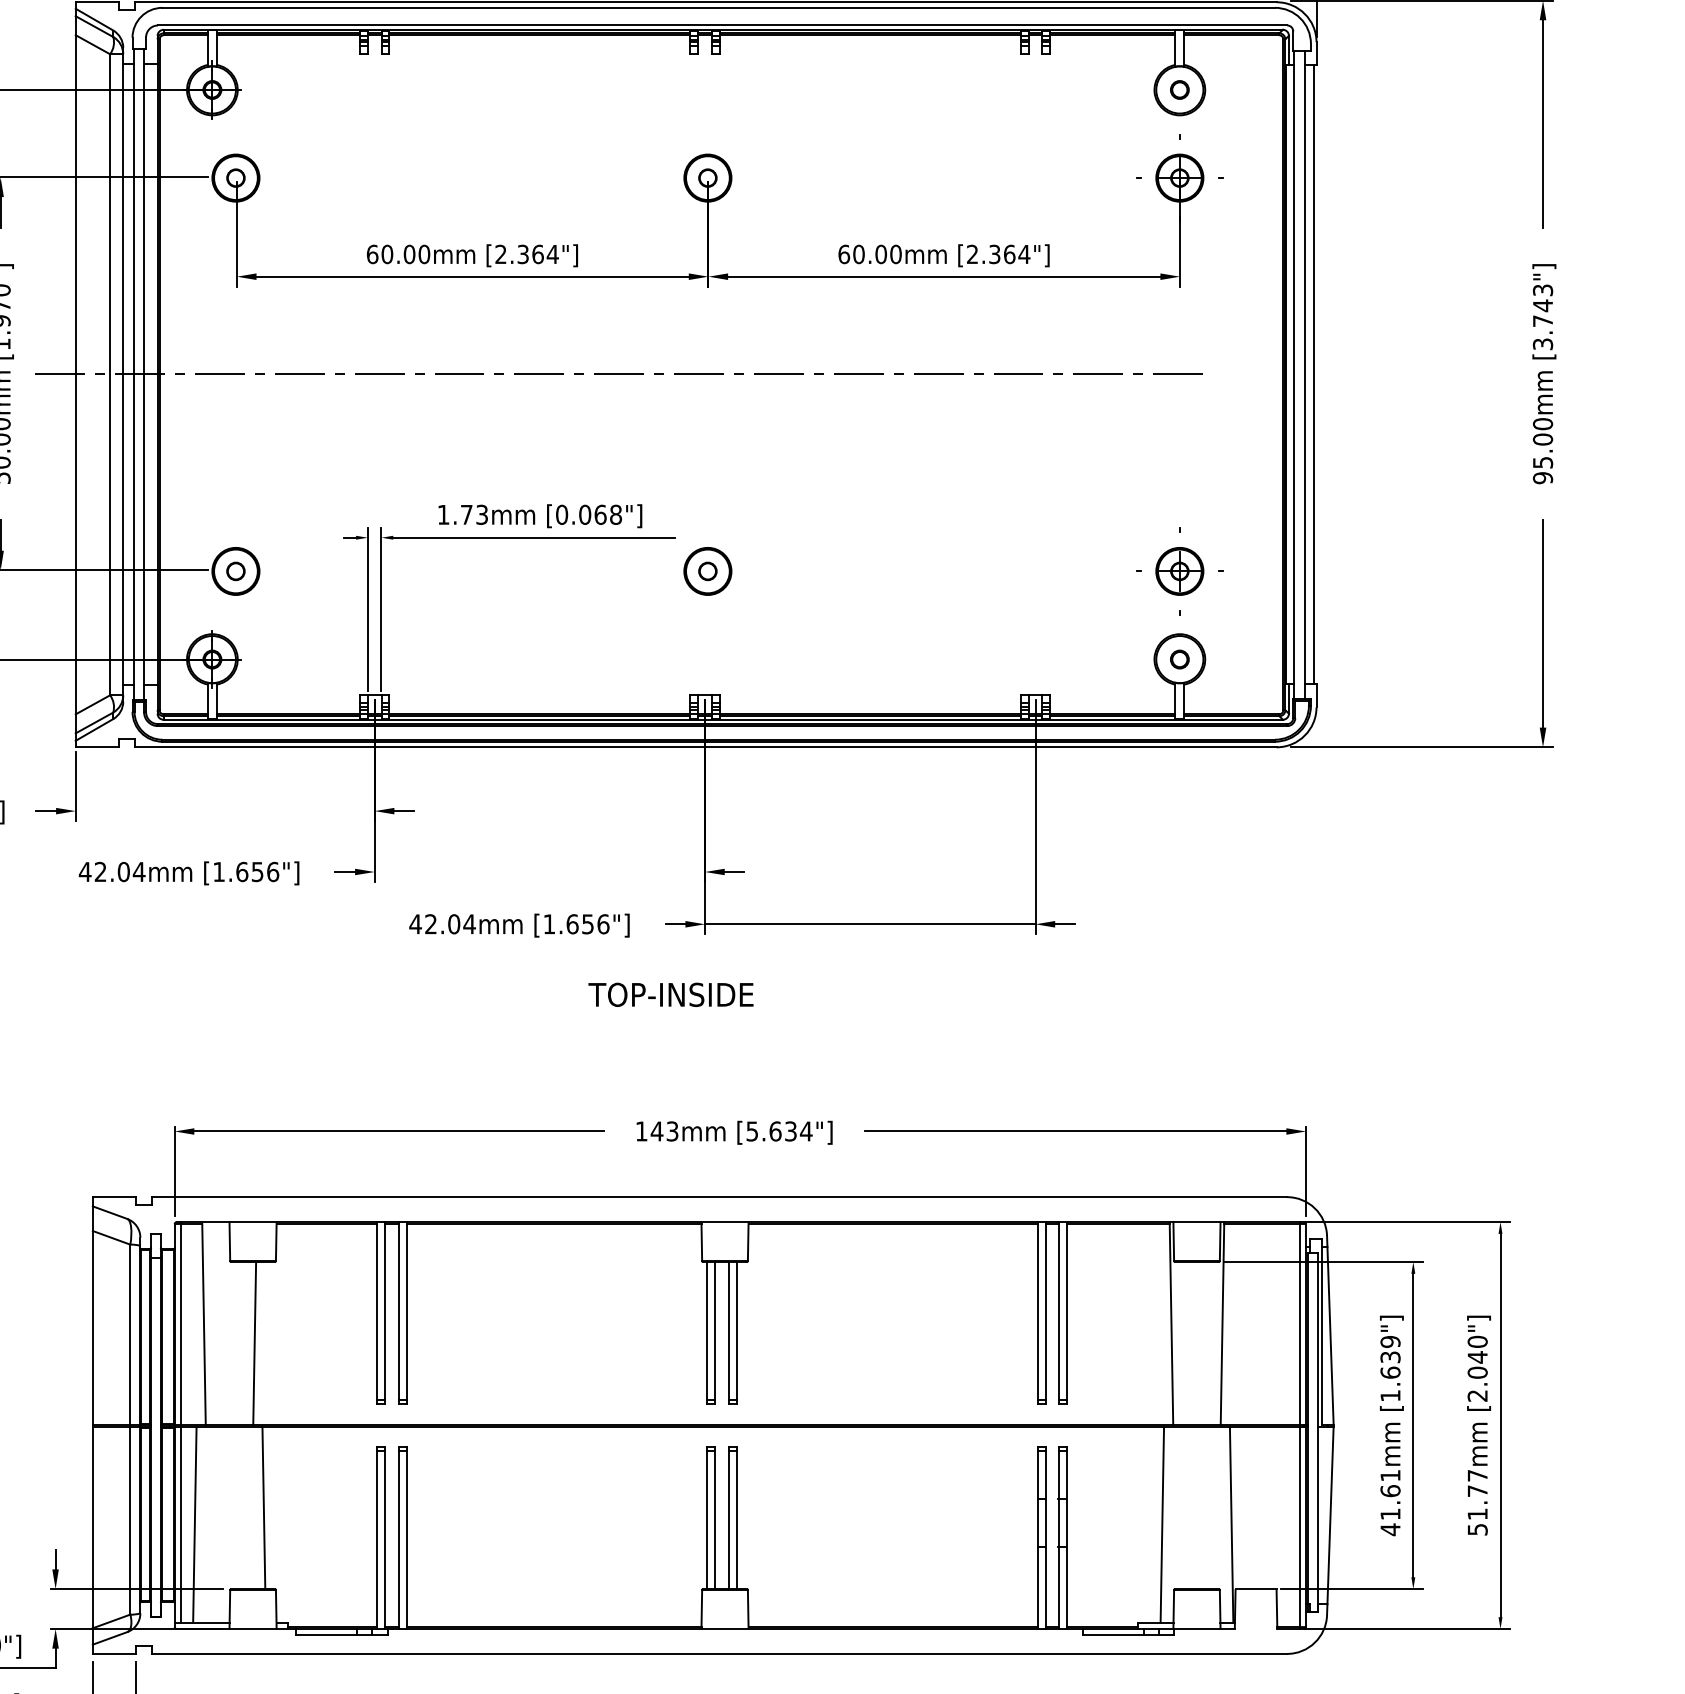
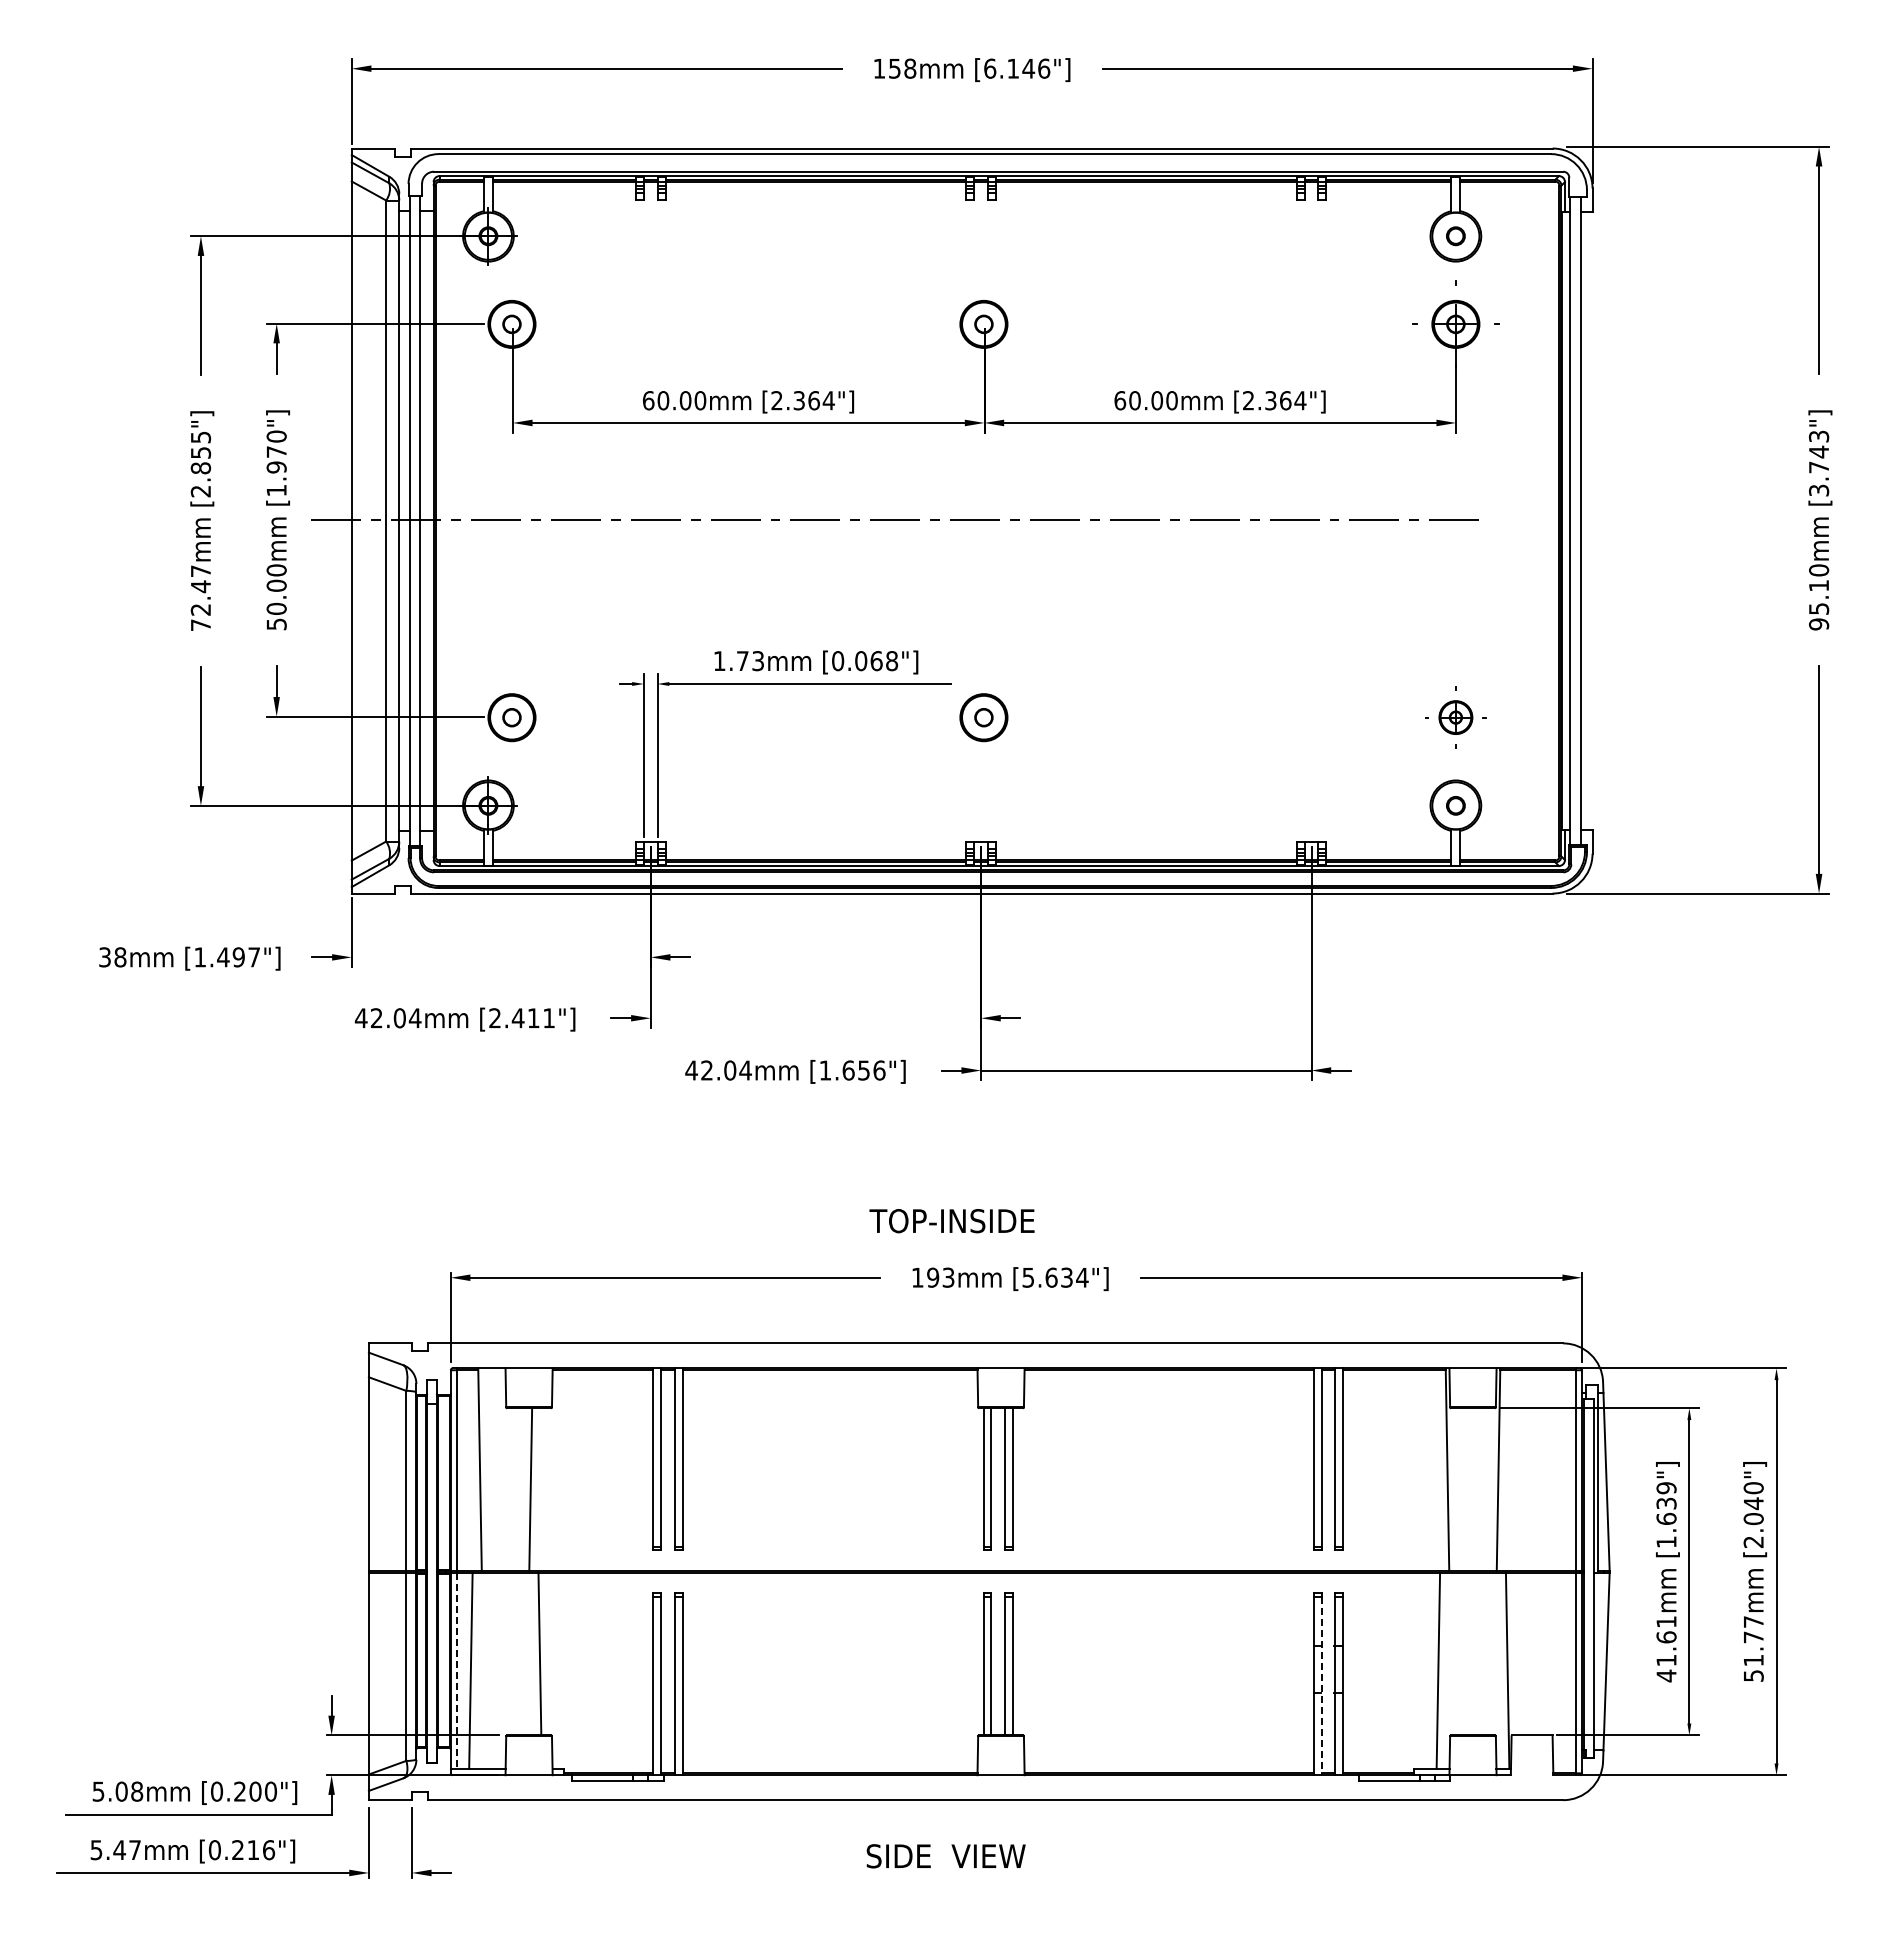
line: (1313, 374) -> (1589, 520), removed
text: (1543, 439) -> (1819, 585), 95.00mm -> 95.10mm
part: (1179, 571) -> (1455, 717), size x0.7
text: (246, 872) -> (522, 1018), [1.656"] -> [2.411"]
text: (670, 995) -> (951, 1221), moved
text: (656, 1131) -> (932, 1277), 143mm -> 193mm
line: (180, 1525) -> (456, 1671), solid -> dashed
line: (1045, 1540) -> (1321, 1686), solid -> dashed

